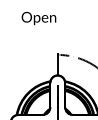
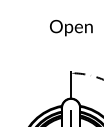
text: (38, 18) -> (70, 28), moved

